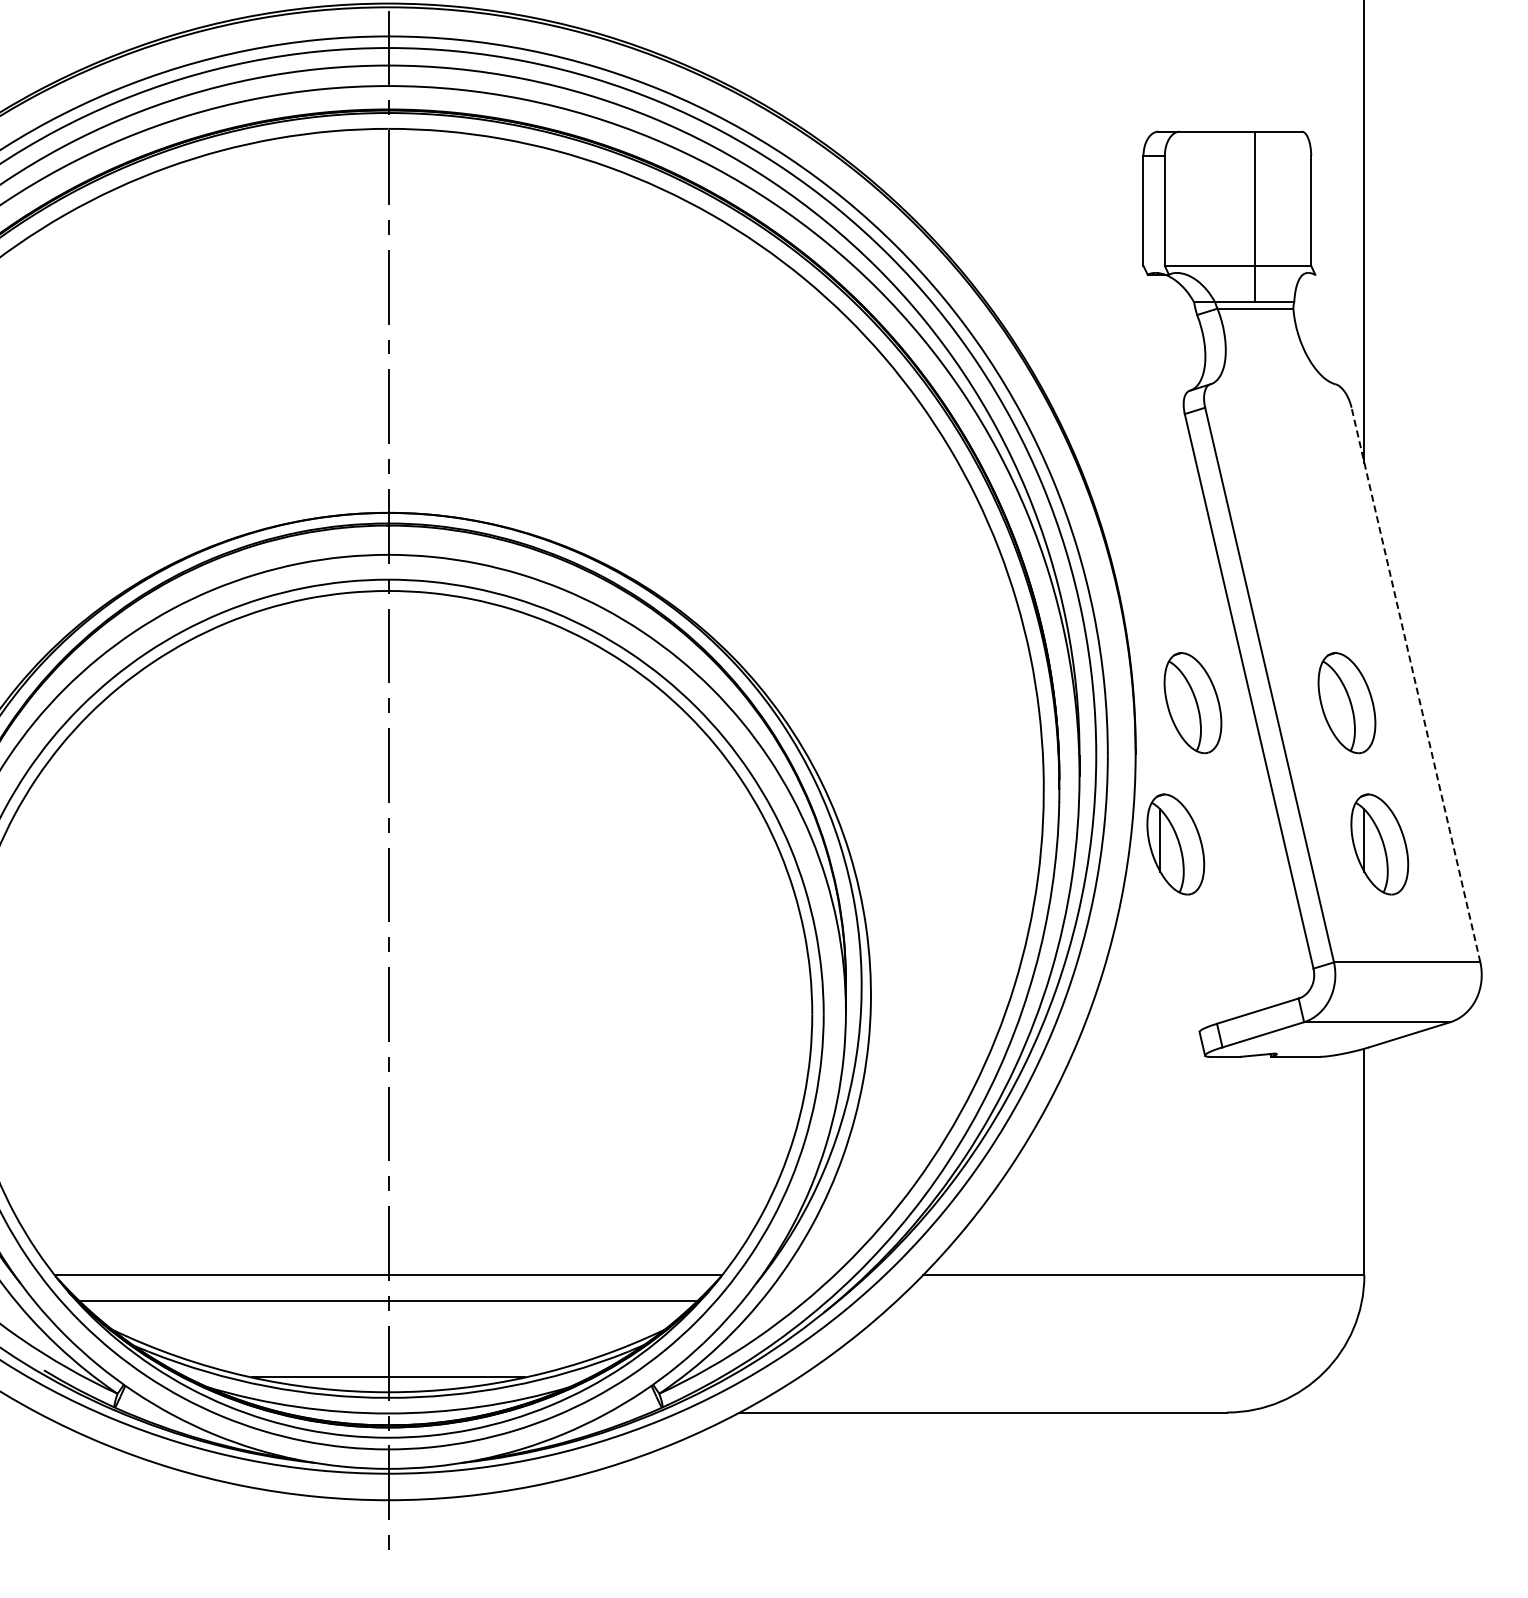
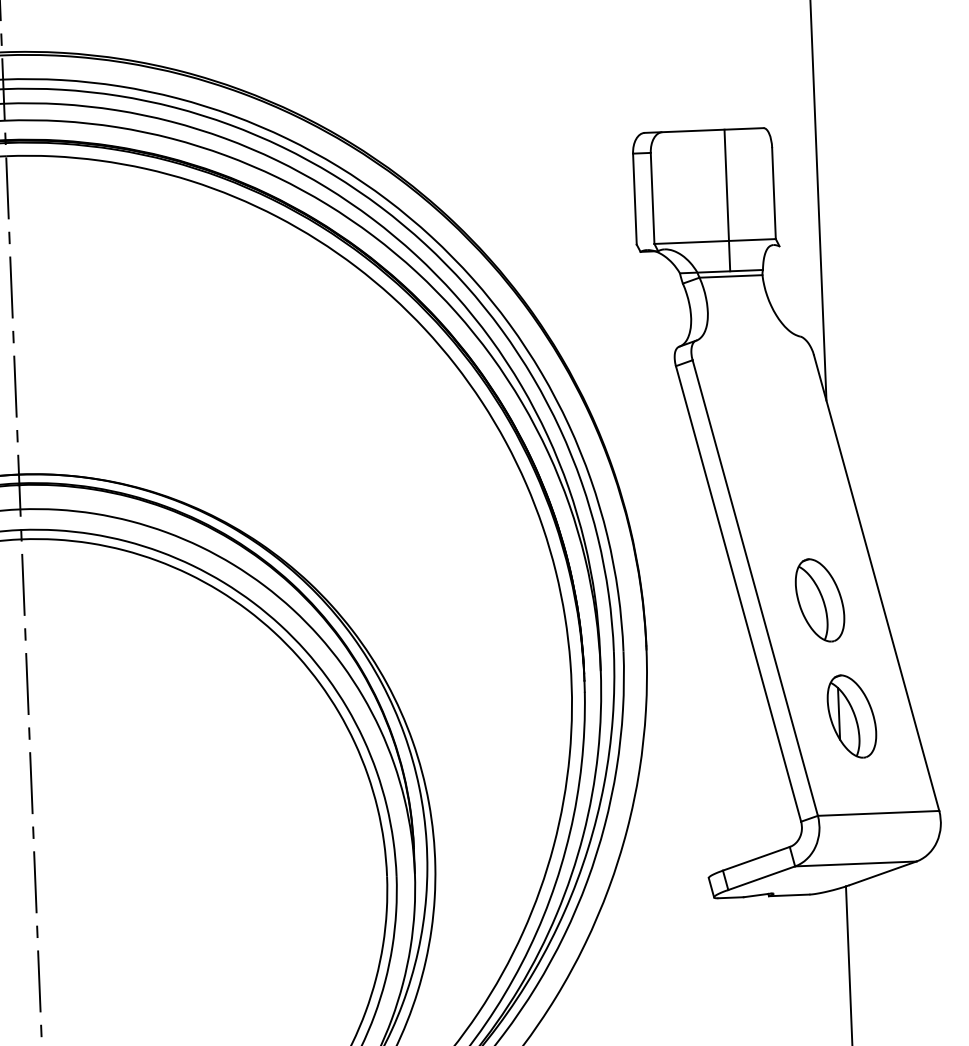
line: (1415, 685) -> (876, 583), dashed -> solid
part: (1192, 703) -> (691, 605), removed
part: (1175, 844) -> (682, 723), removed

